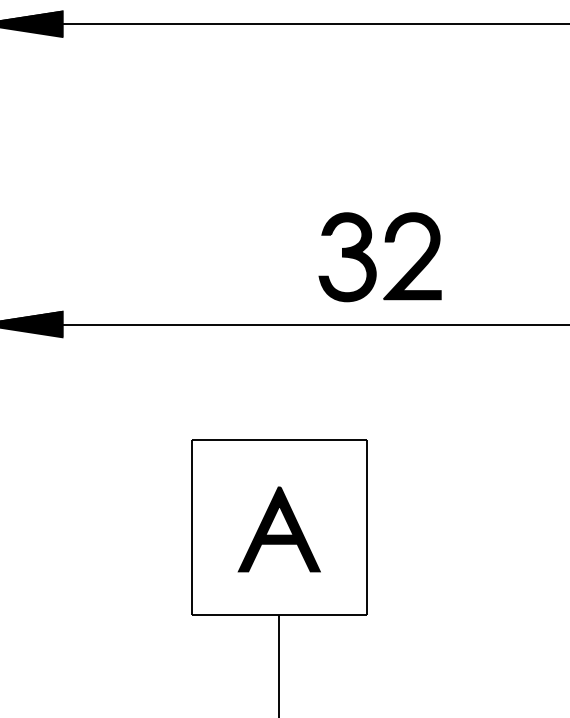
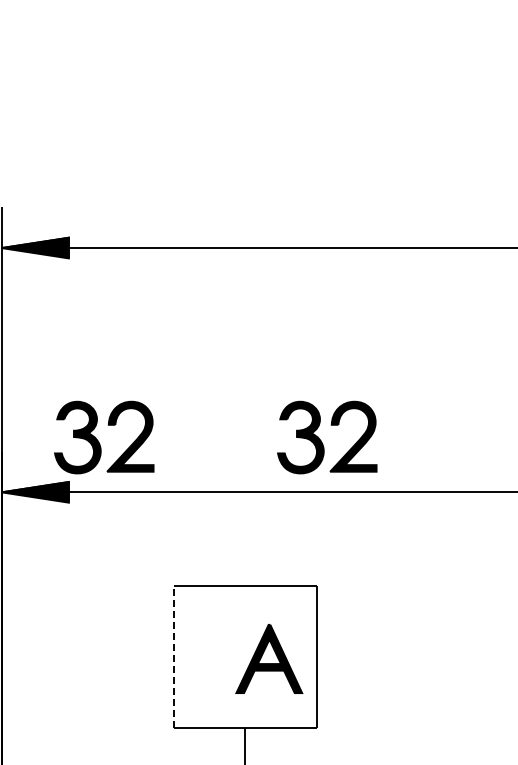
part: (98, 260) -> (98, 440), added
line: (192, 526) -> (174, 656), solid -> dashed
part: (279, 528) -> (269, 658), moved

